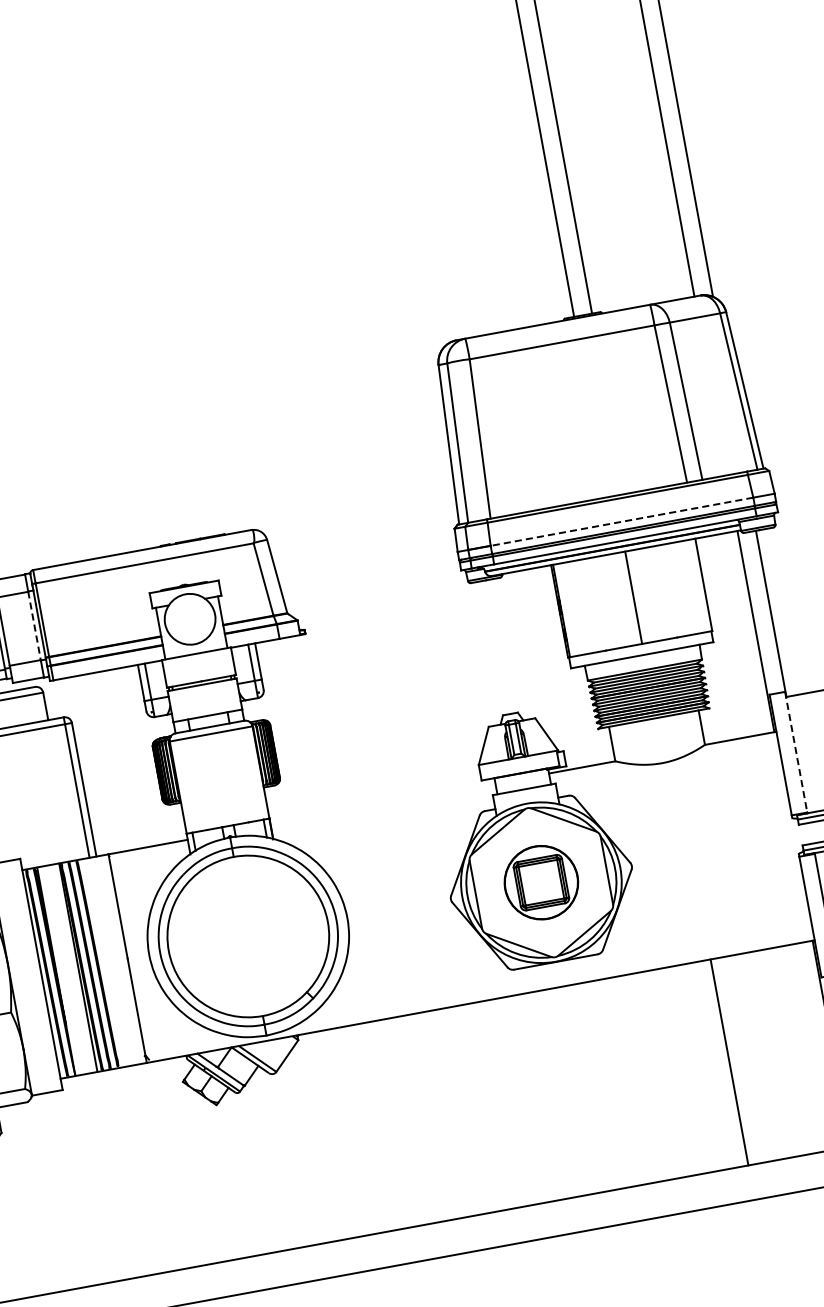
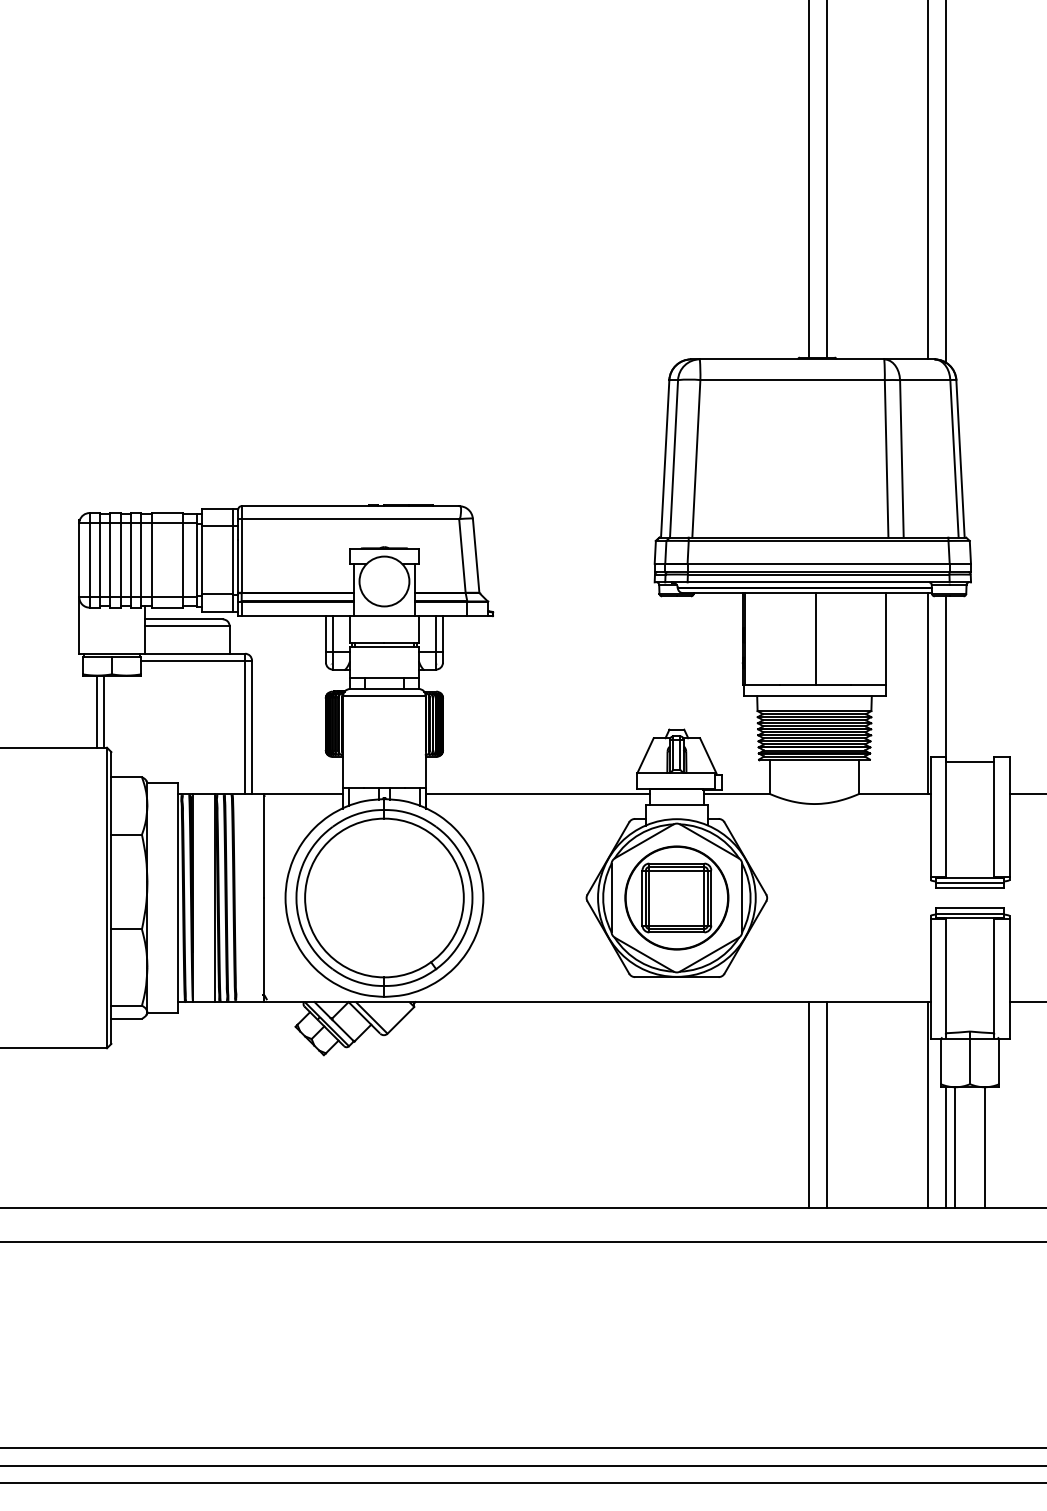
line: (621, 521) -> (818, 563), dashed -> solid
line: (34, 626) -> (233, 560), dashed -> solid
line: (795, 752) -> (945, 817), dashed -> solid
line: (382, 803) -> (537, 793), added
part: (540, 882) -> (676, 897), size x1.43
line: (711, 1065) -> (808, 1104), added

